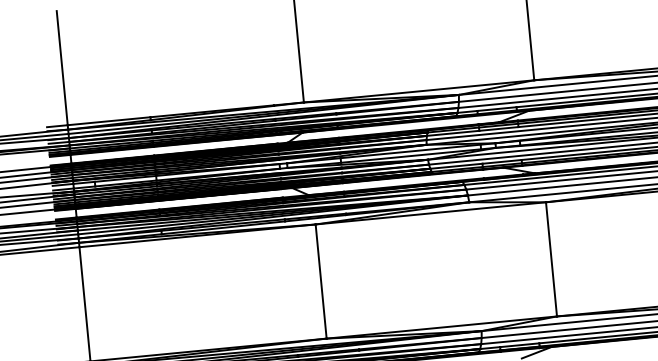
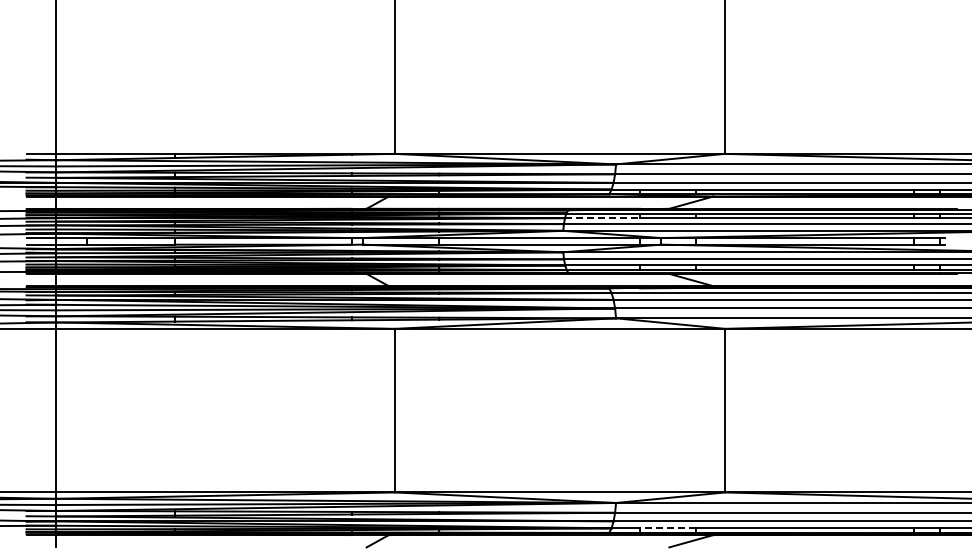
line: (453, 133) -> (602, 218), solid -> dashed
line: (519, 345) -> (667, 528), solid -> dashed

